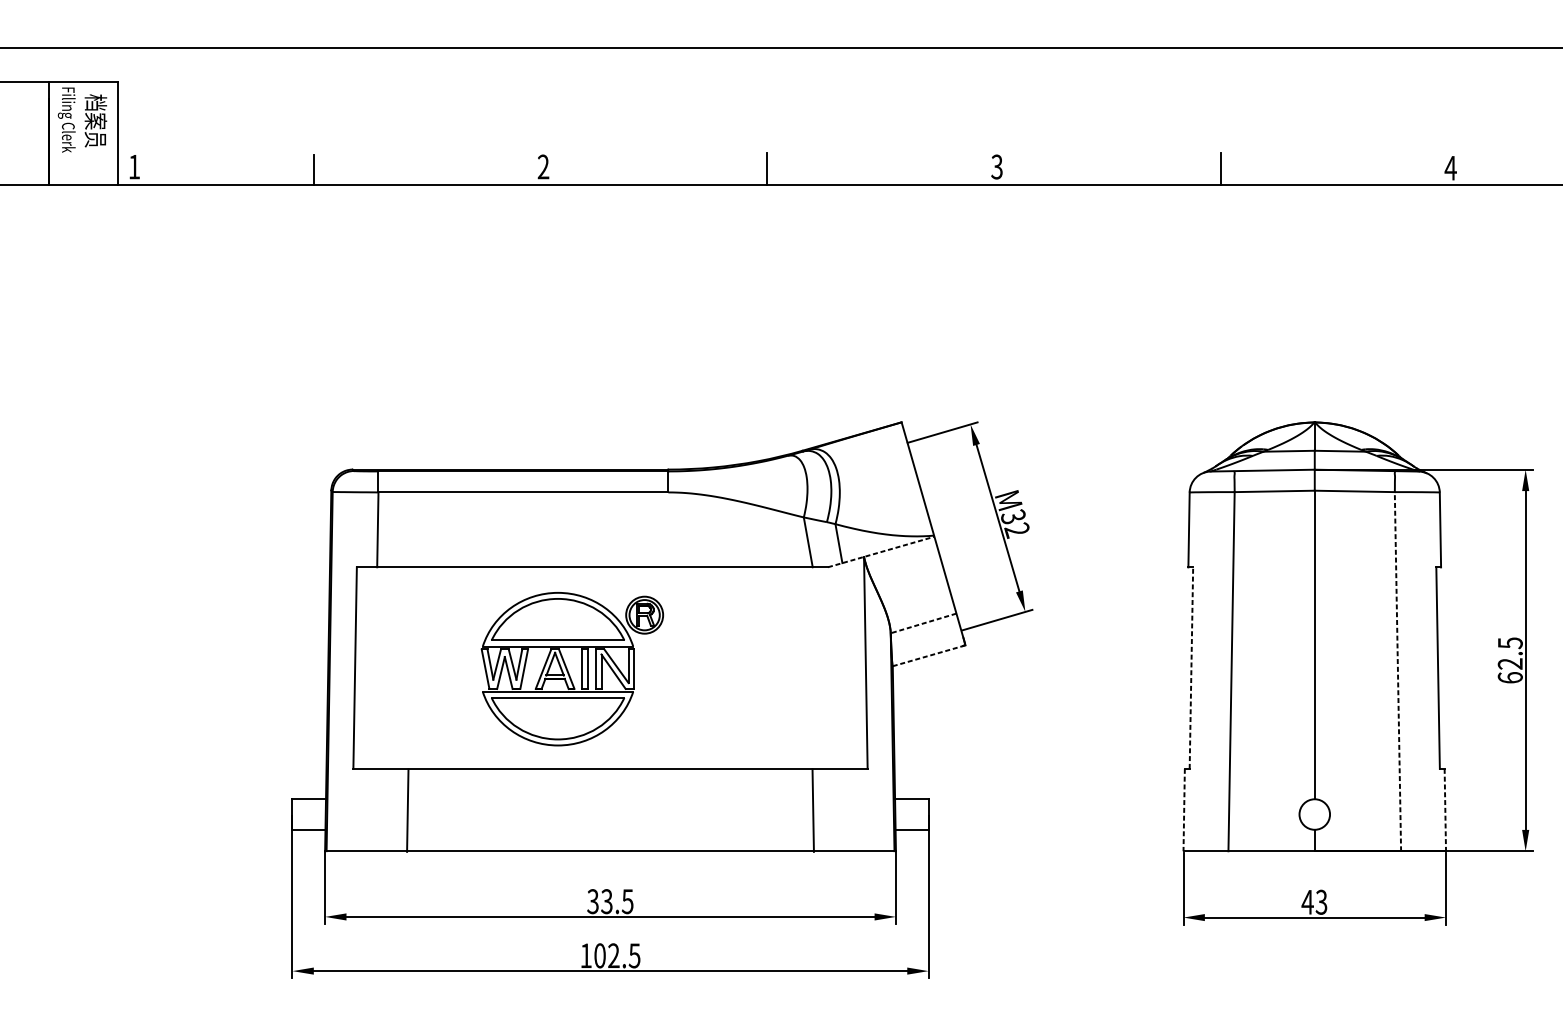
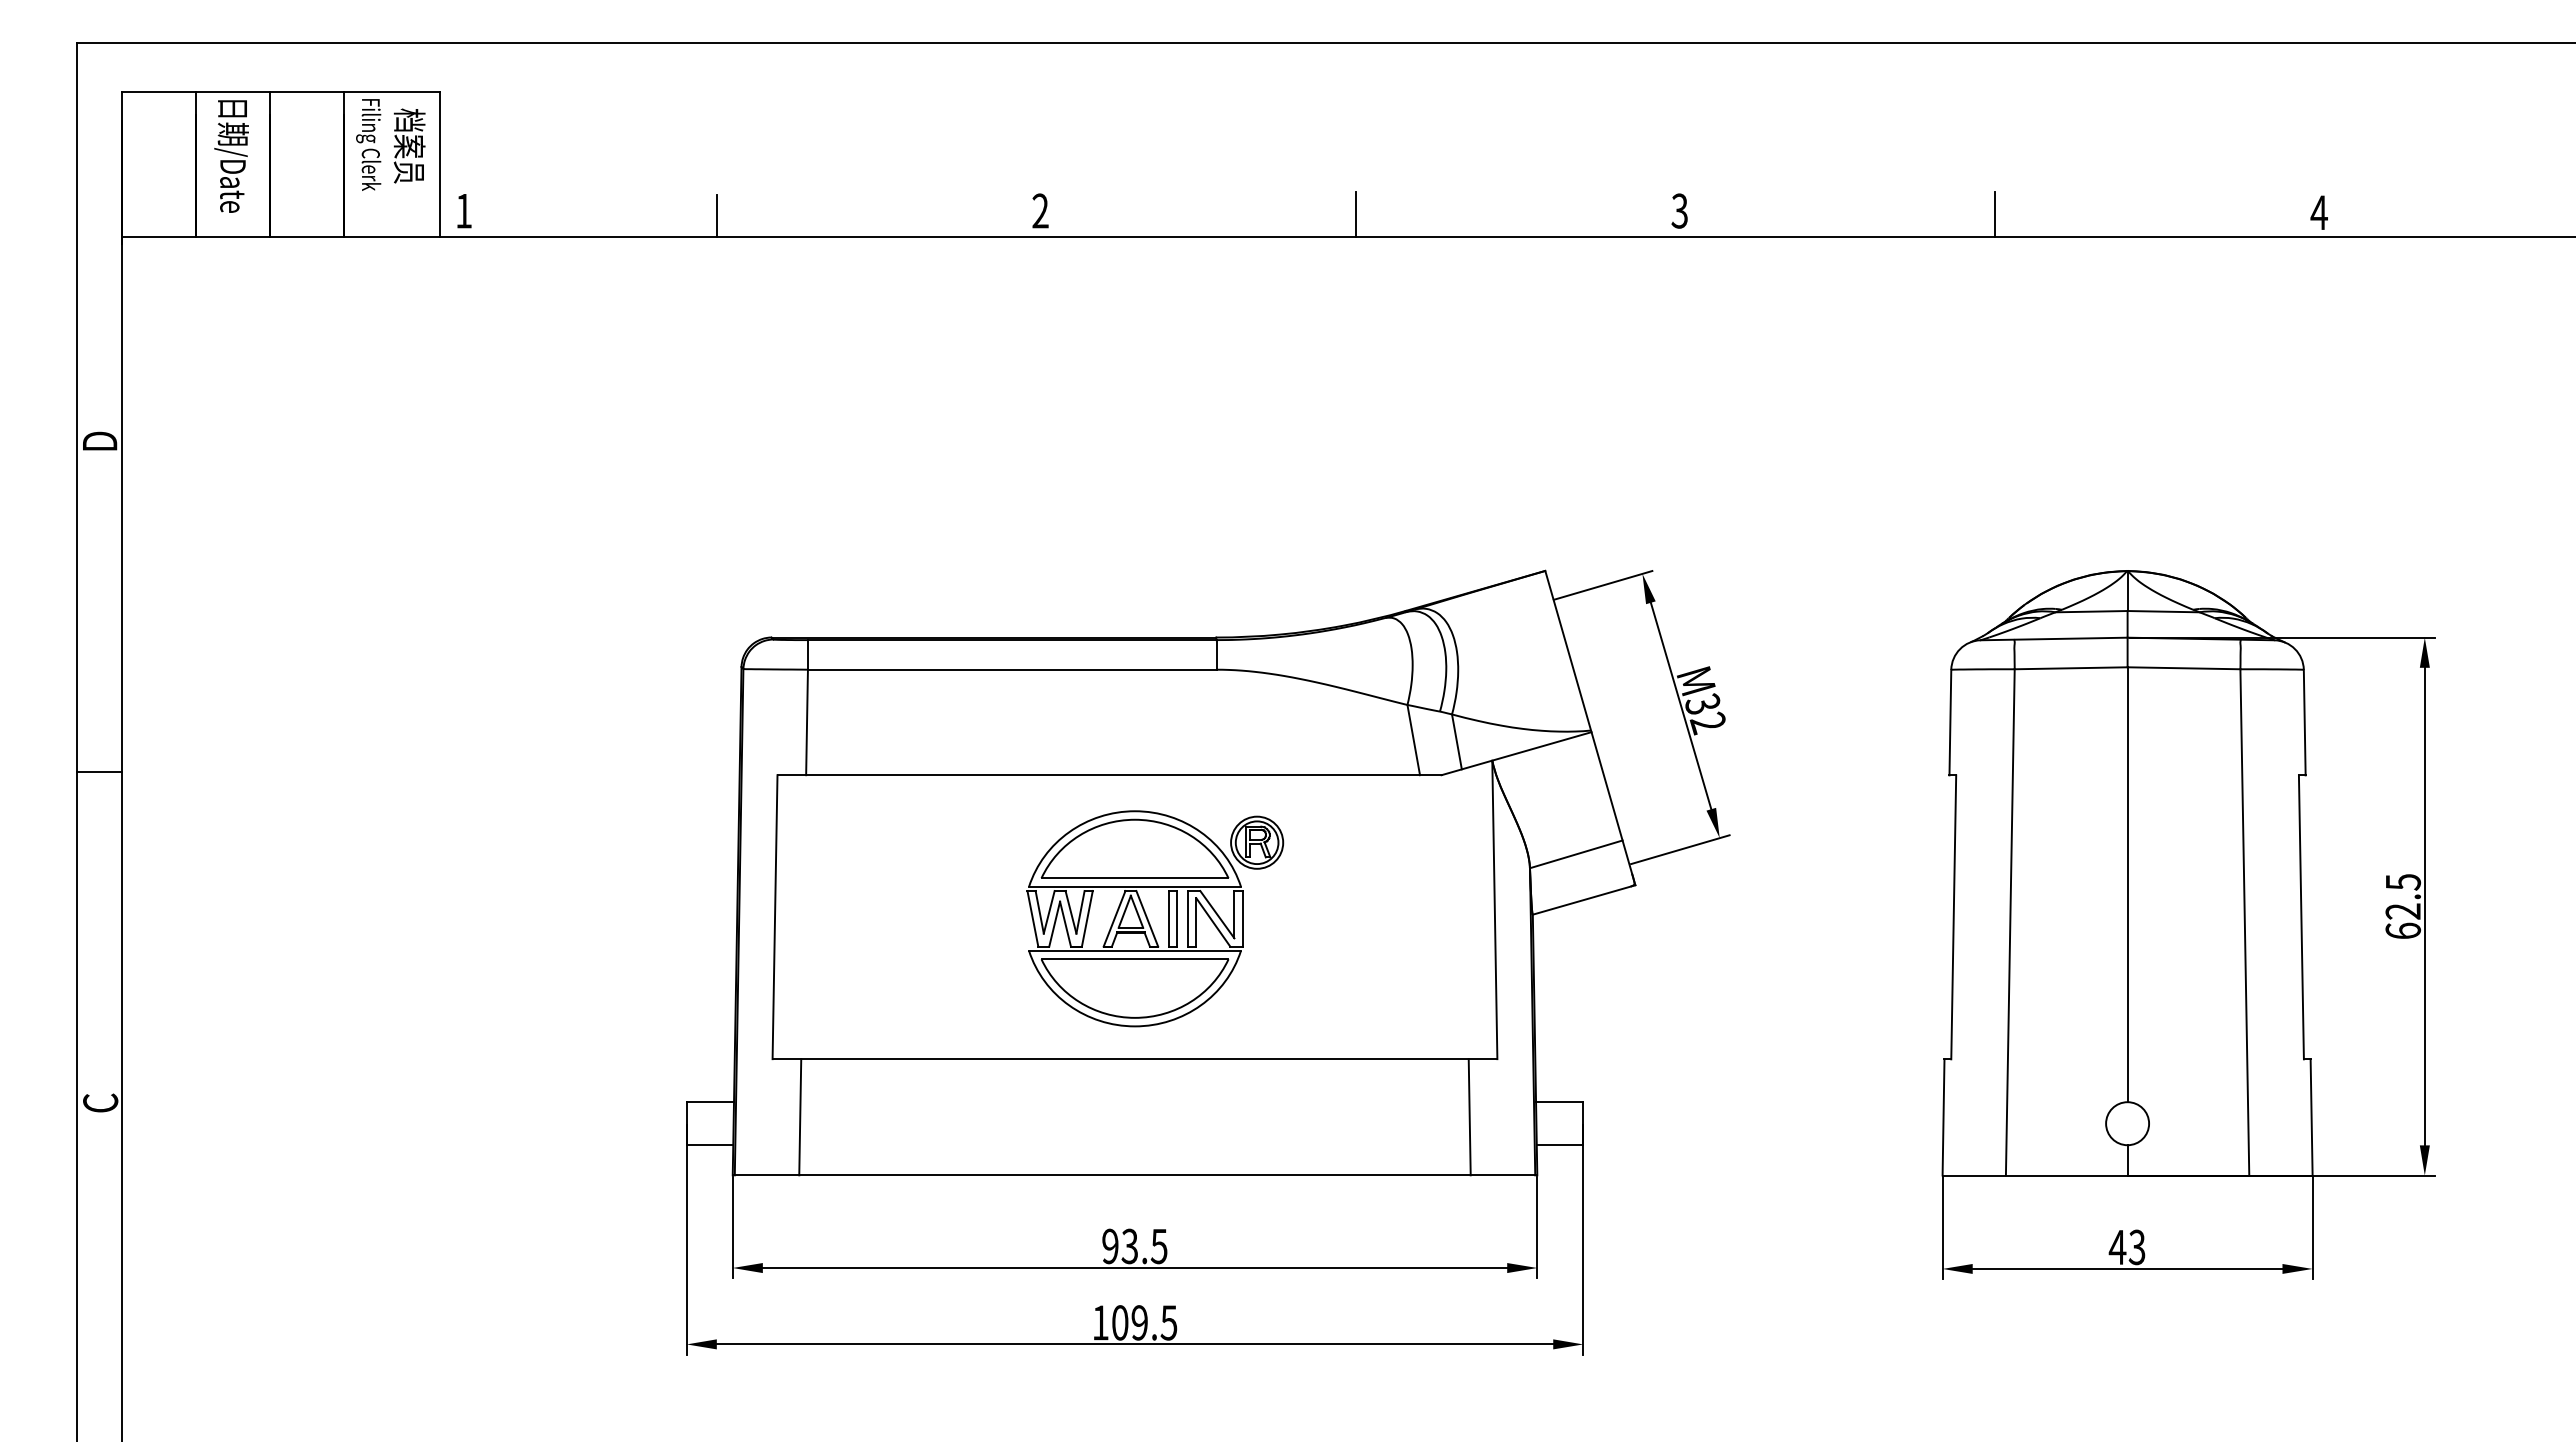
line: (881, 551) -> (1517, 753), dashed -> solid
line: (923, 623) -> (1575, 854), dashed -> solid
line: (929, 655) -> (1584, 899), dashed -> solid
line: (1191, 667) -> (1953, 916), dashed -> solid
part: (568, 671) -> (1149, 921), moved
line: (1397, 671) -> (2244, 921), dashed -> solid
line: (407, 810) -> (800, 1117), moved
line: (813, 810) -> (1469, 1117), moved
line: (1184, 810) -> (1943, 1117), dashed -> solid
line: (1445, 810) -> (2311, 1117), dashed -> solid
text: (593, 901) -> (1110, 1246), 33.5 -> 93.5
text: (613, 955) -> (1139, 1322), 102.5 -> 109.5

